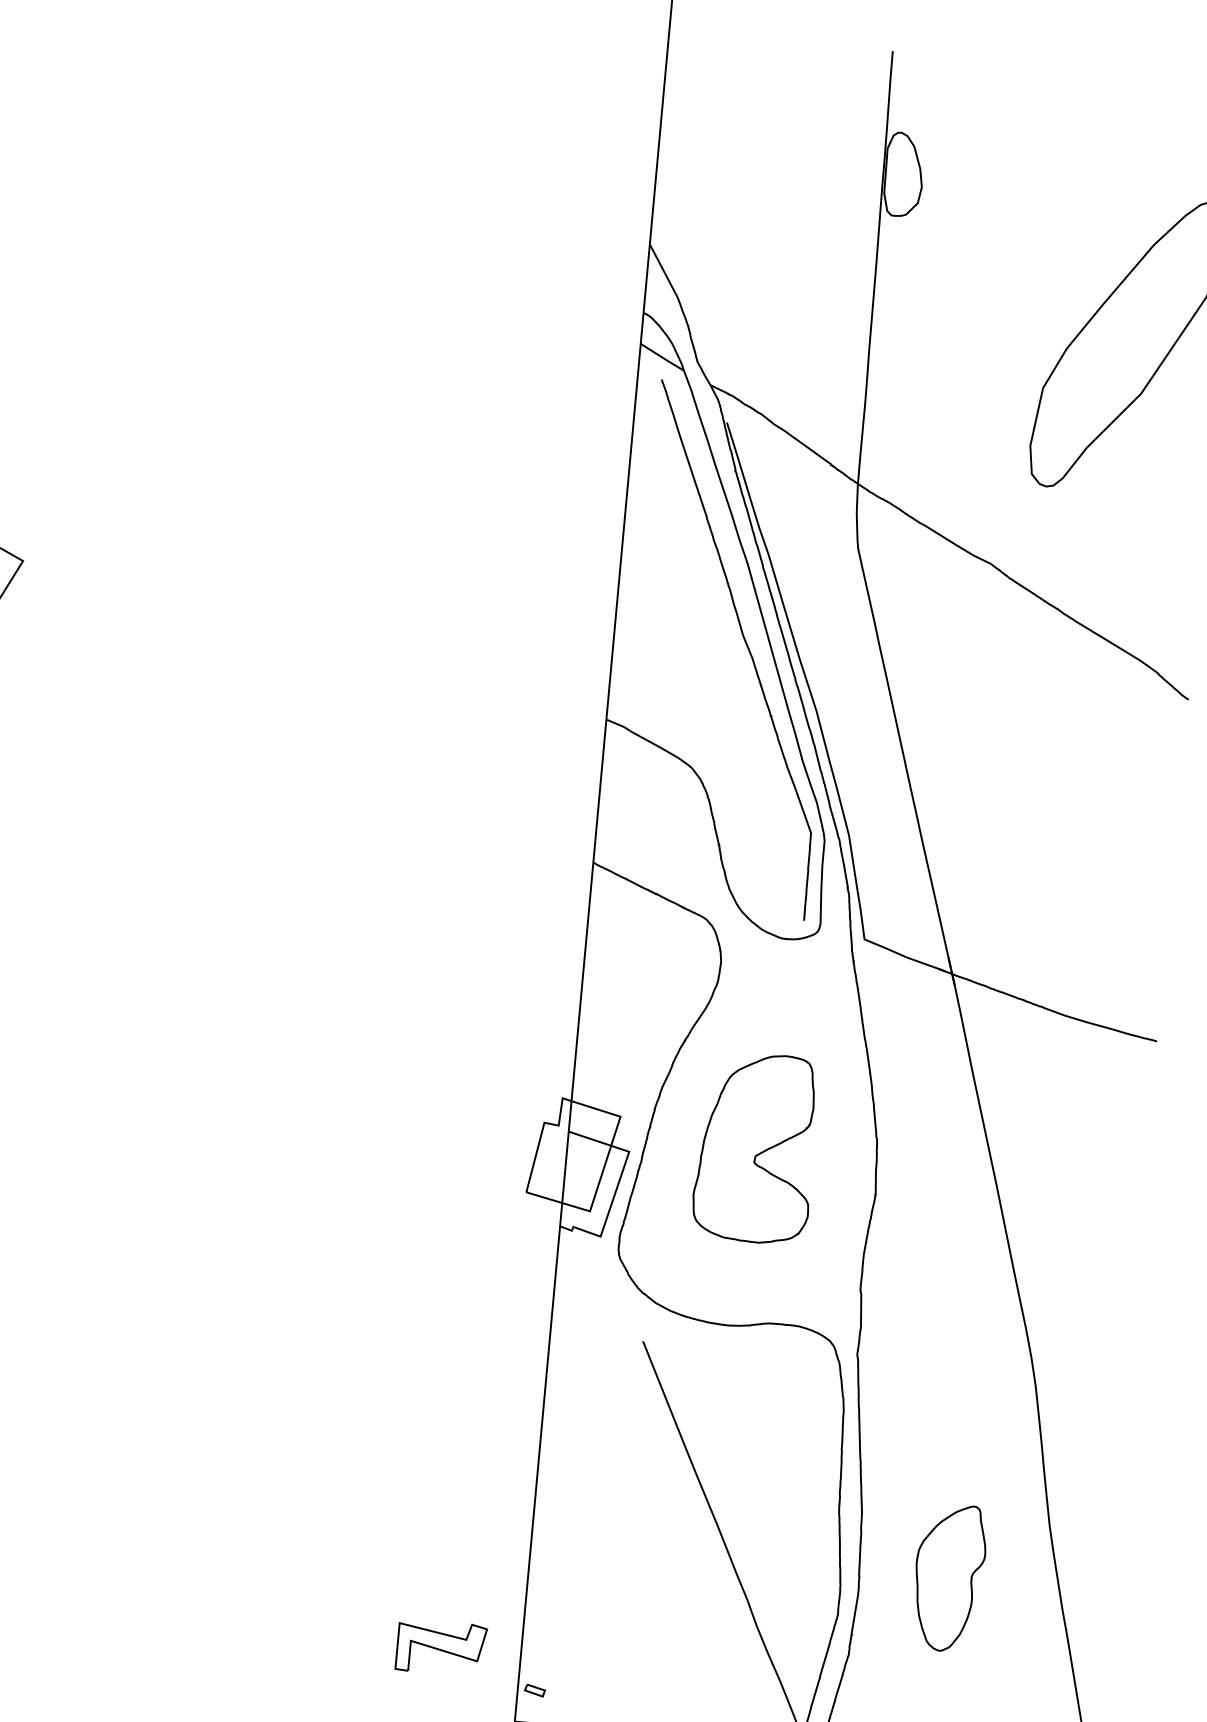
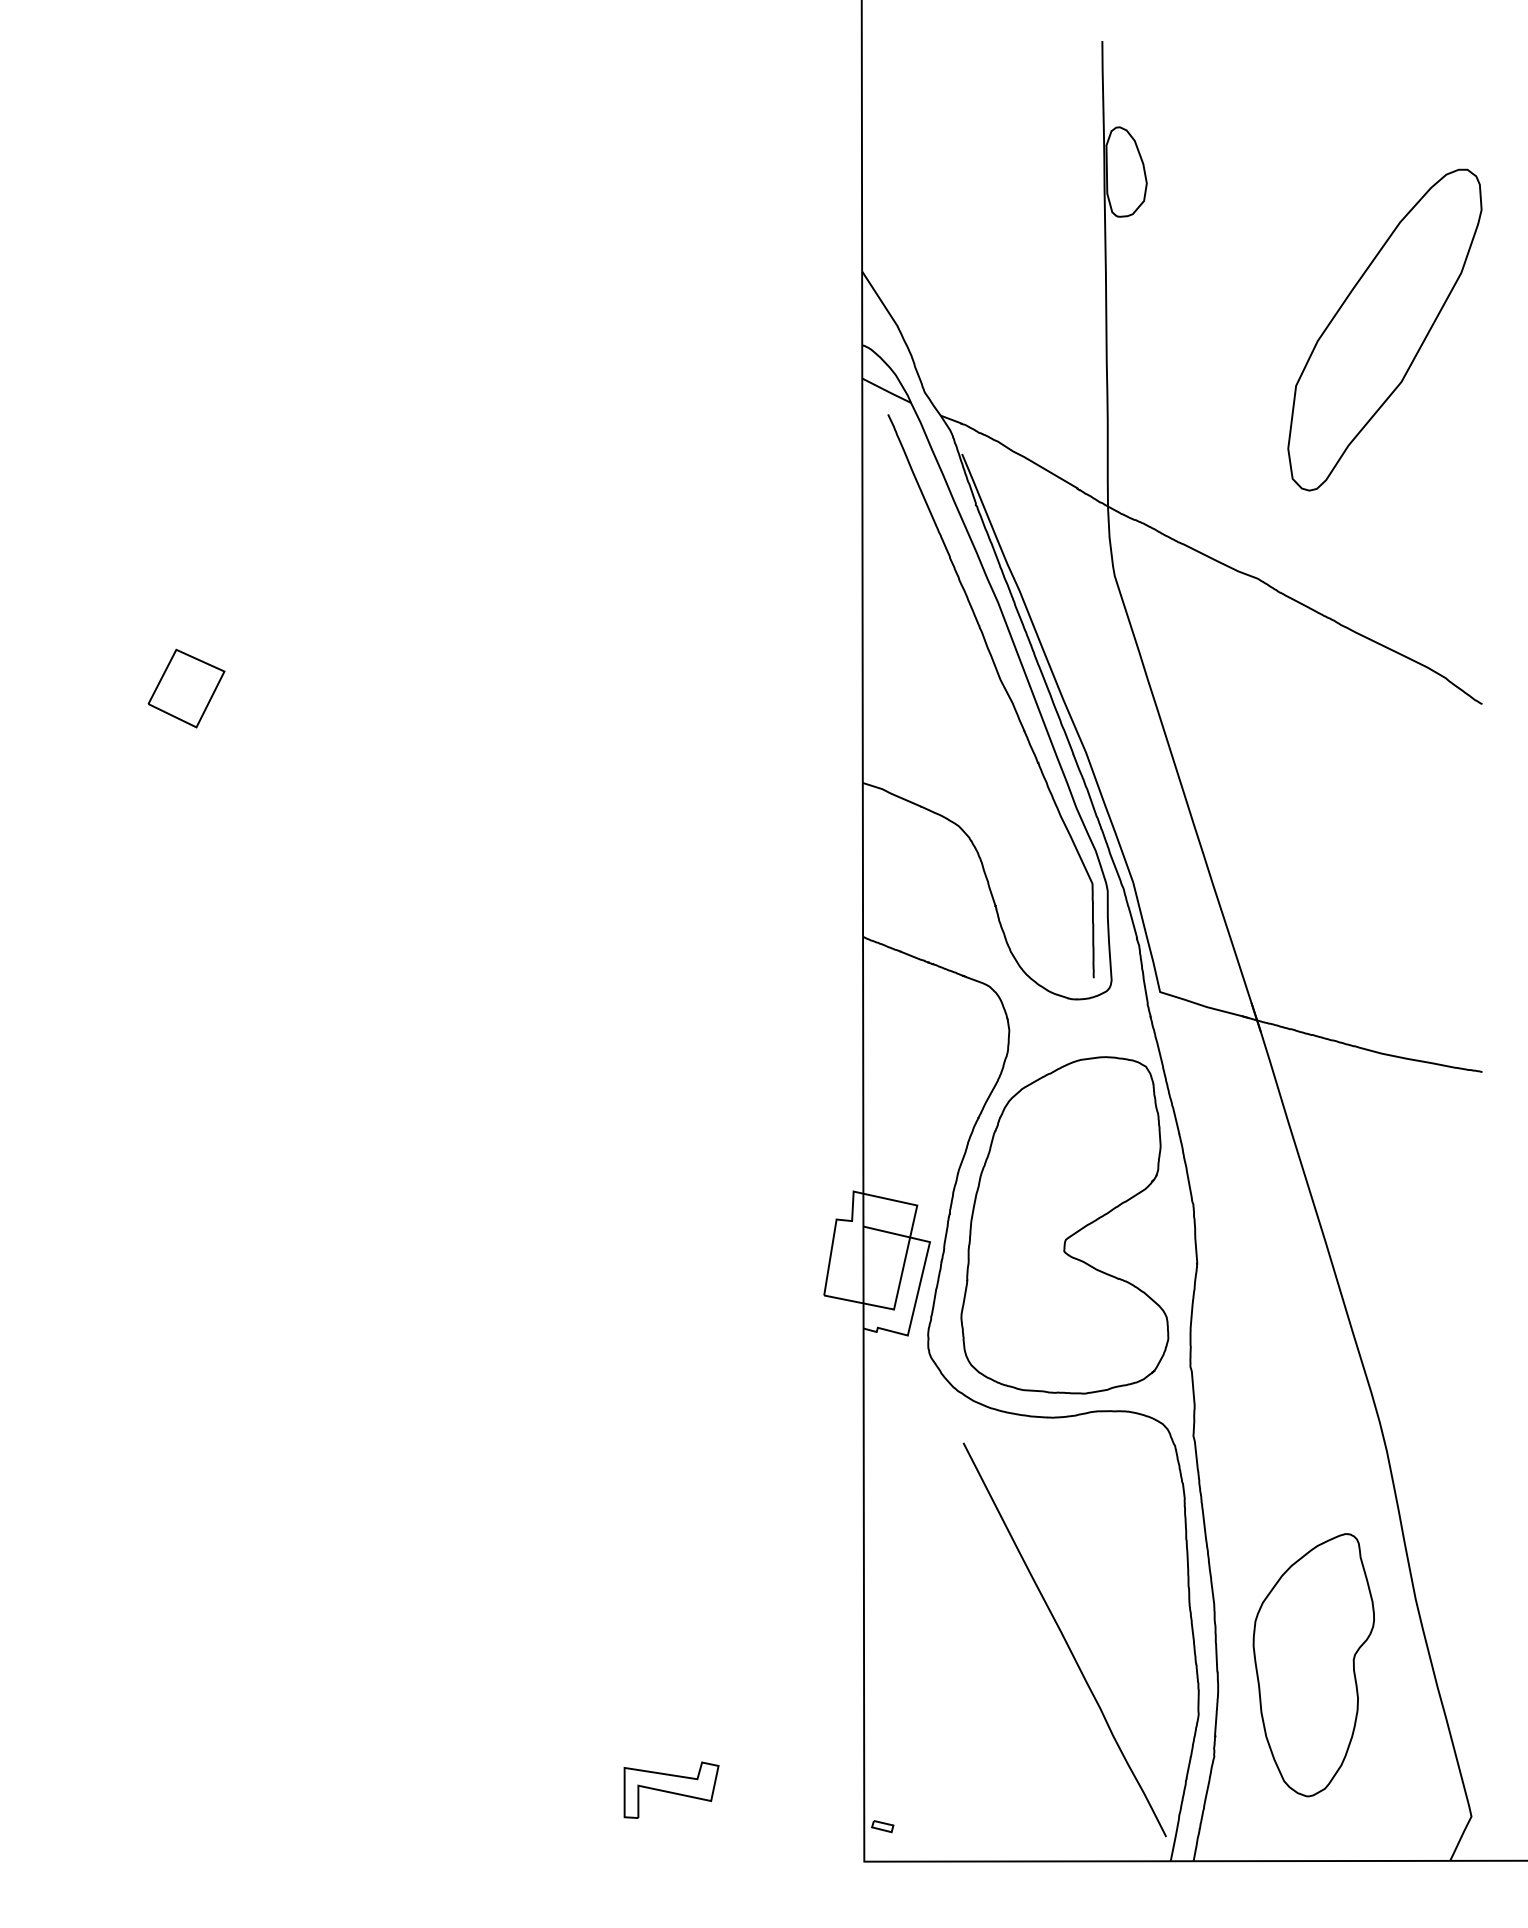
part: (755, 1147) -> (1064, 1225), size x1.67
part: (948, 1578) -> (1313, 1665), size x1.67
part: (441, 1647) -> (671, 1789), moved

